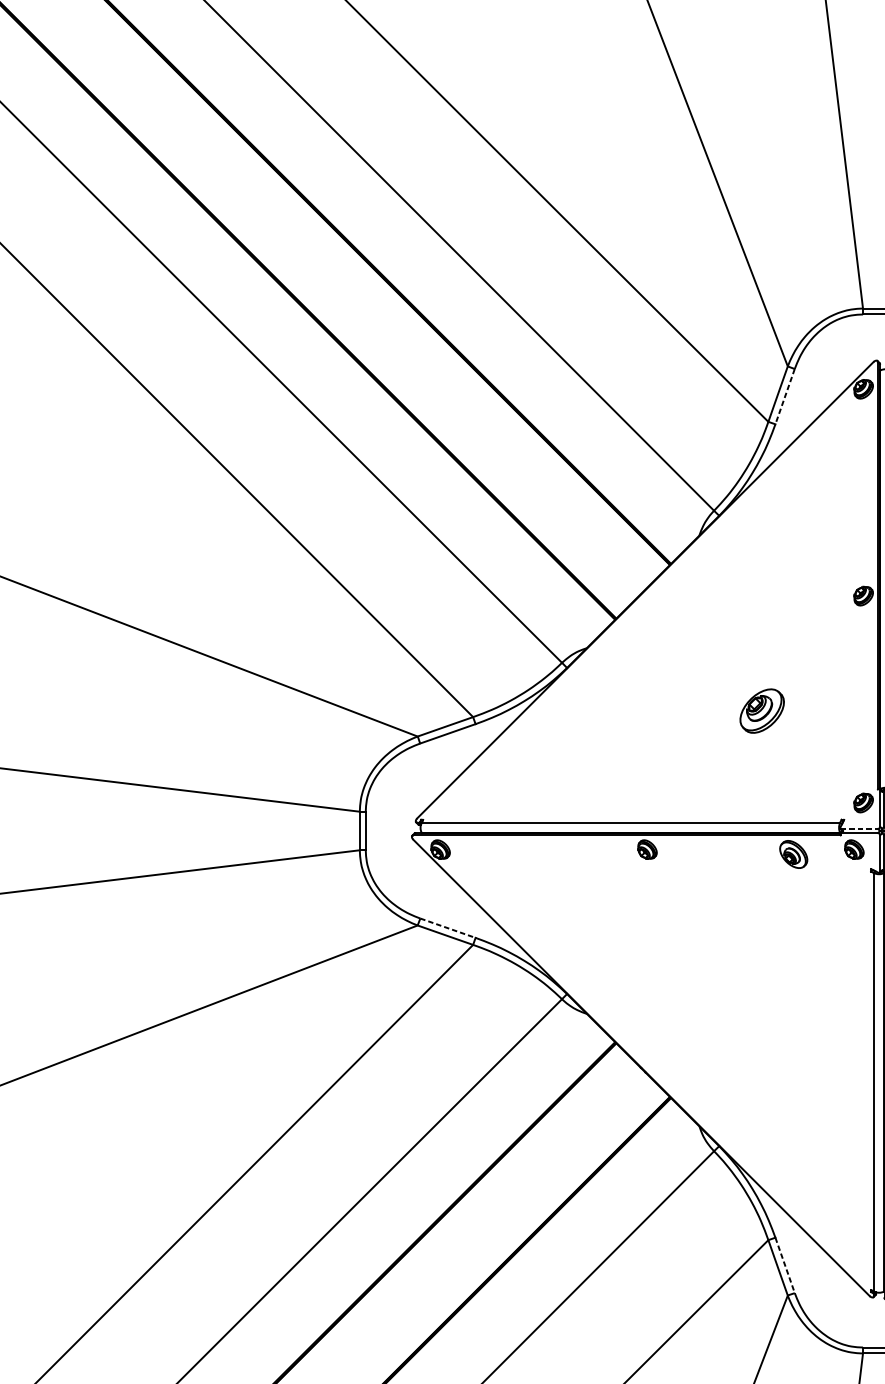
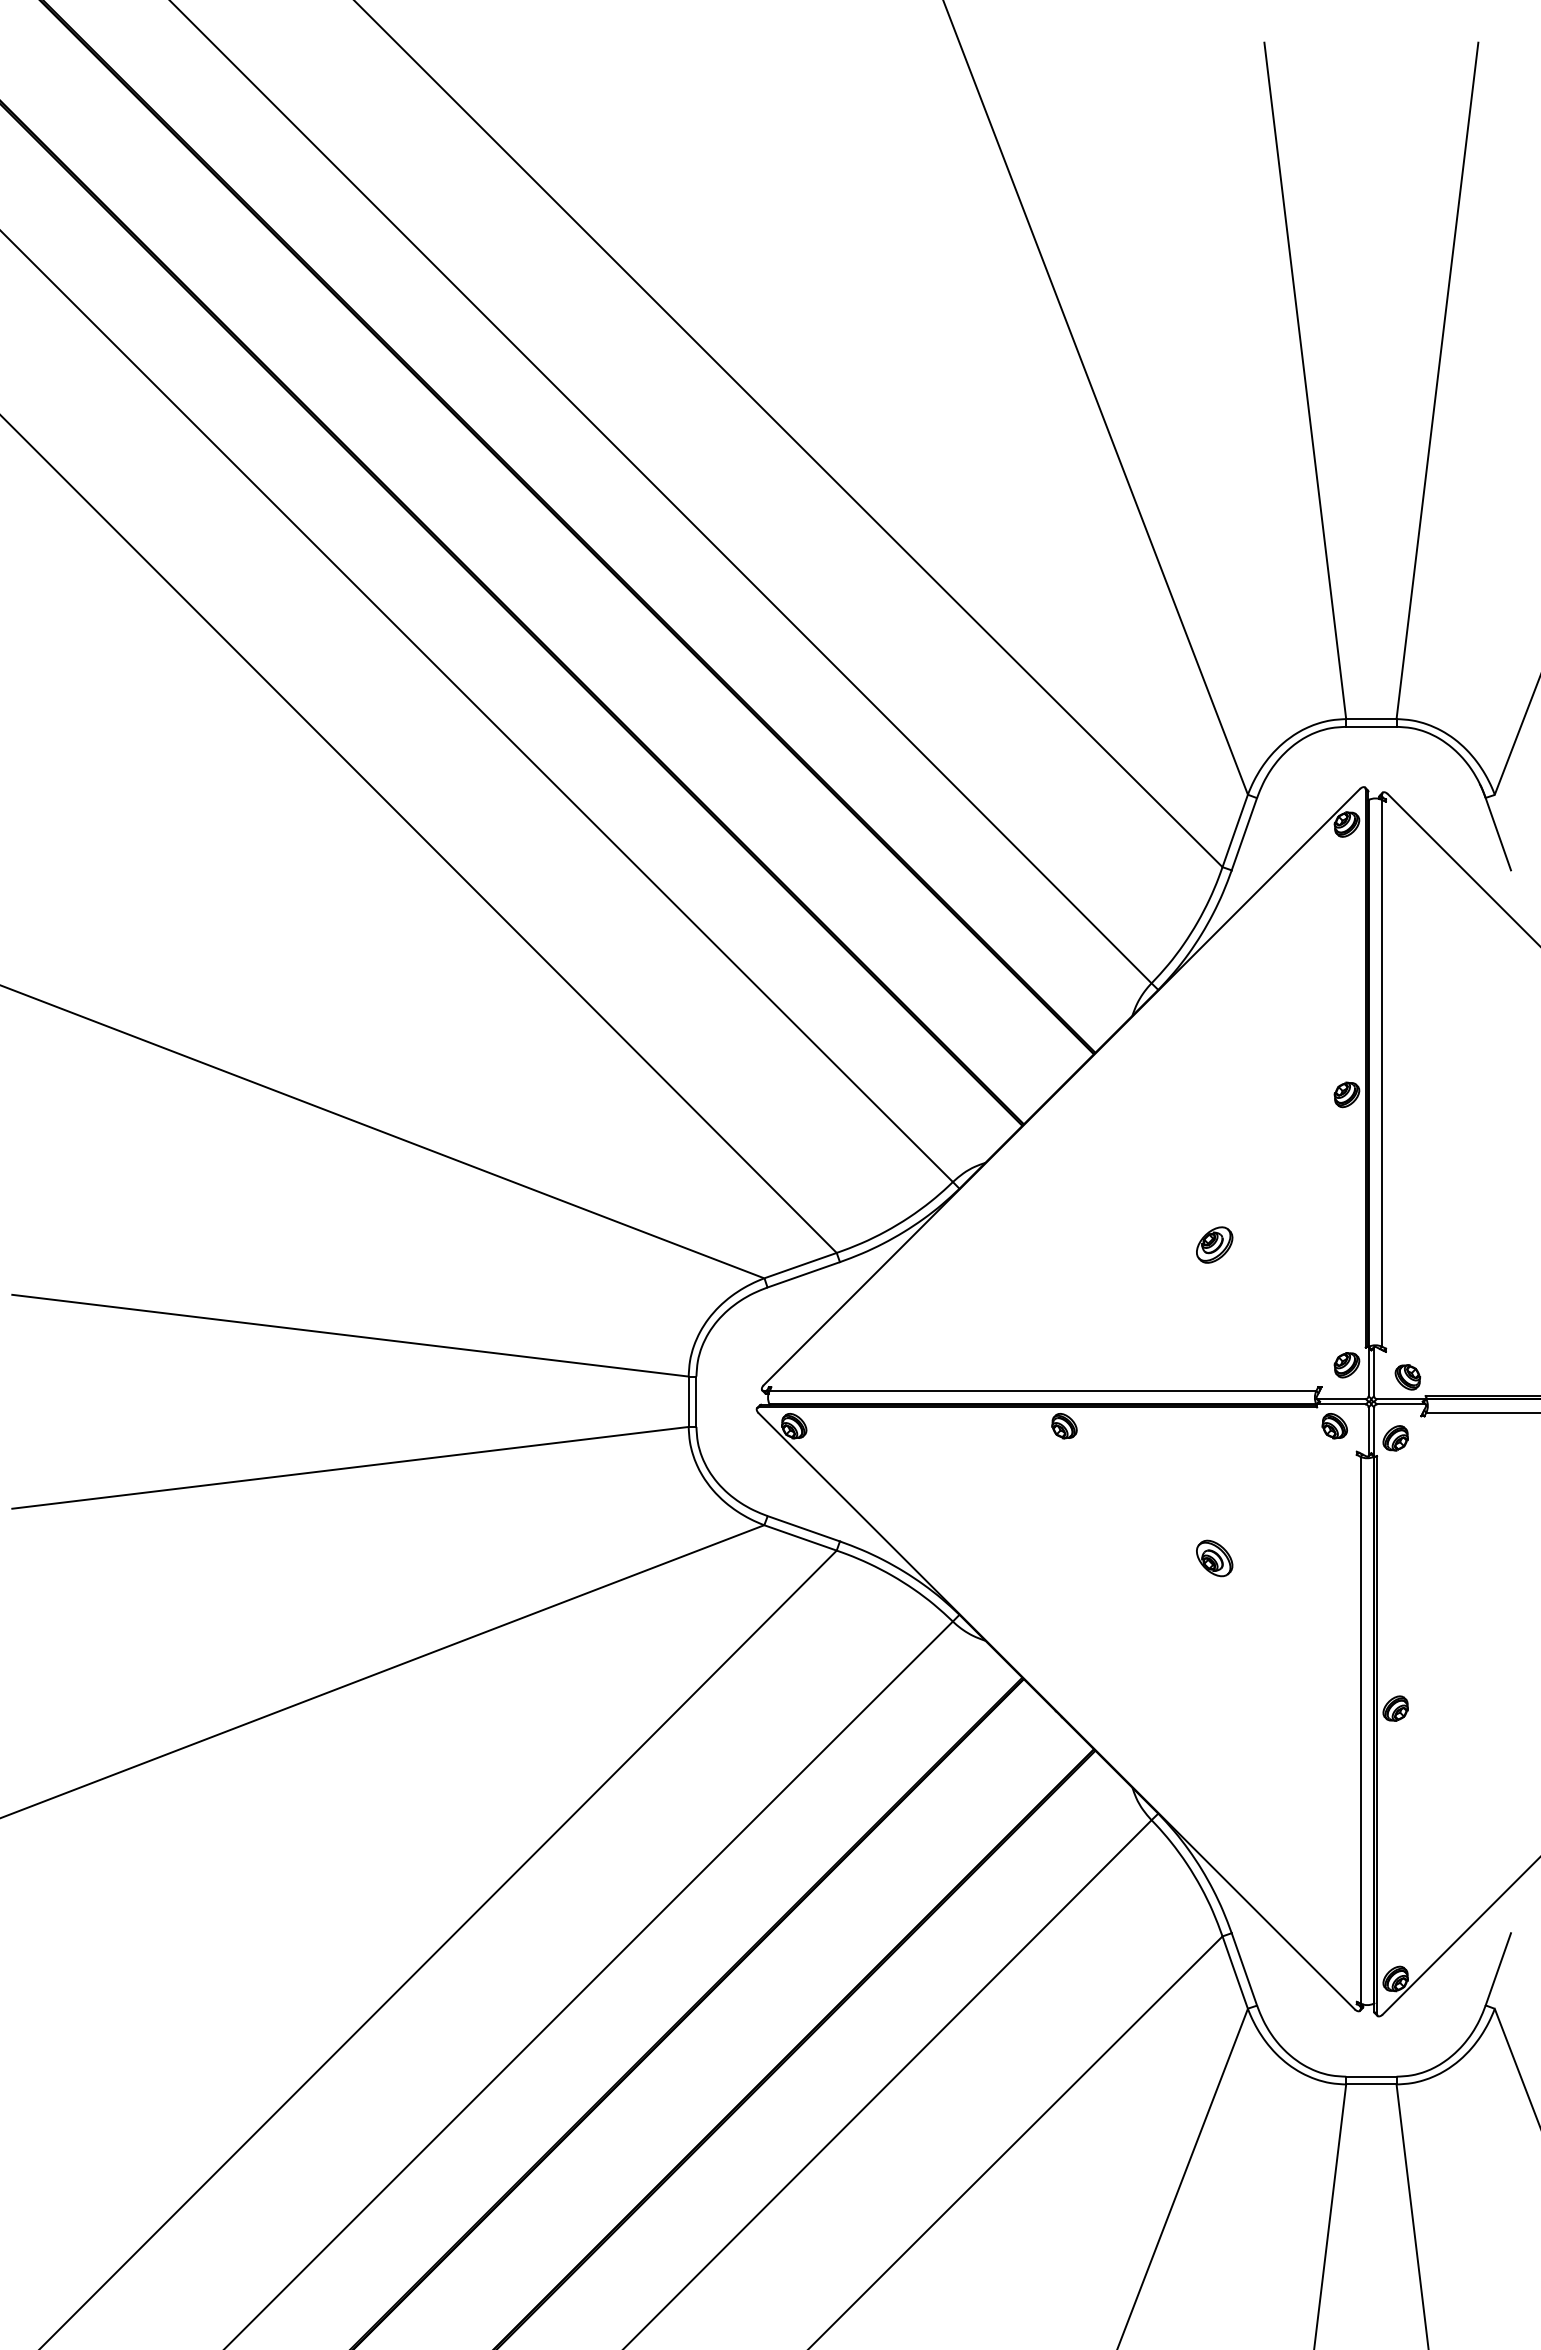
line: (785, 396) -> (1244, 834), dashed -> solid
part: (762, 710) -> (1214, 1244), size x0.62
line: (860, 829) -> (1342, 1399), dashed -> solid
part: (793, 854) -> (1214, 1558), moved
line: (448, 927) -> (804, 1528), dashed -> solid
line: (785, 1265) -> (1244, 1969), dashed -> solid

